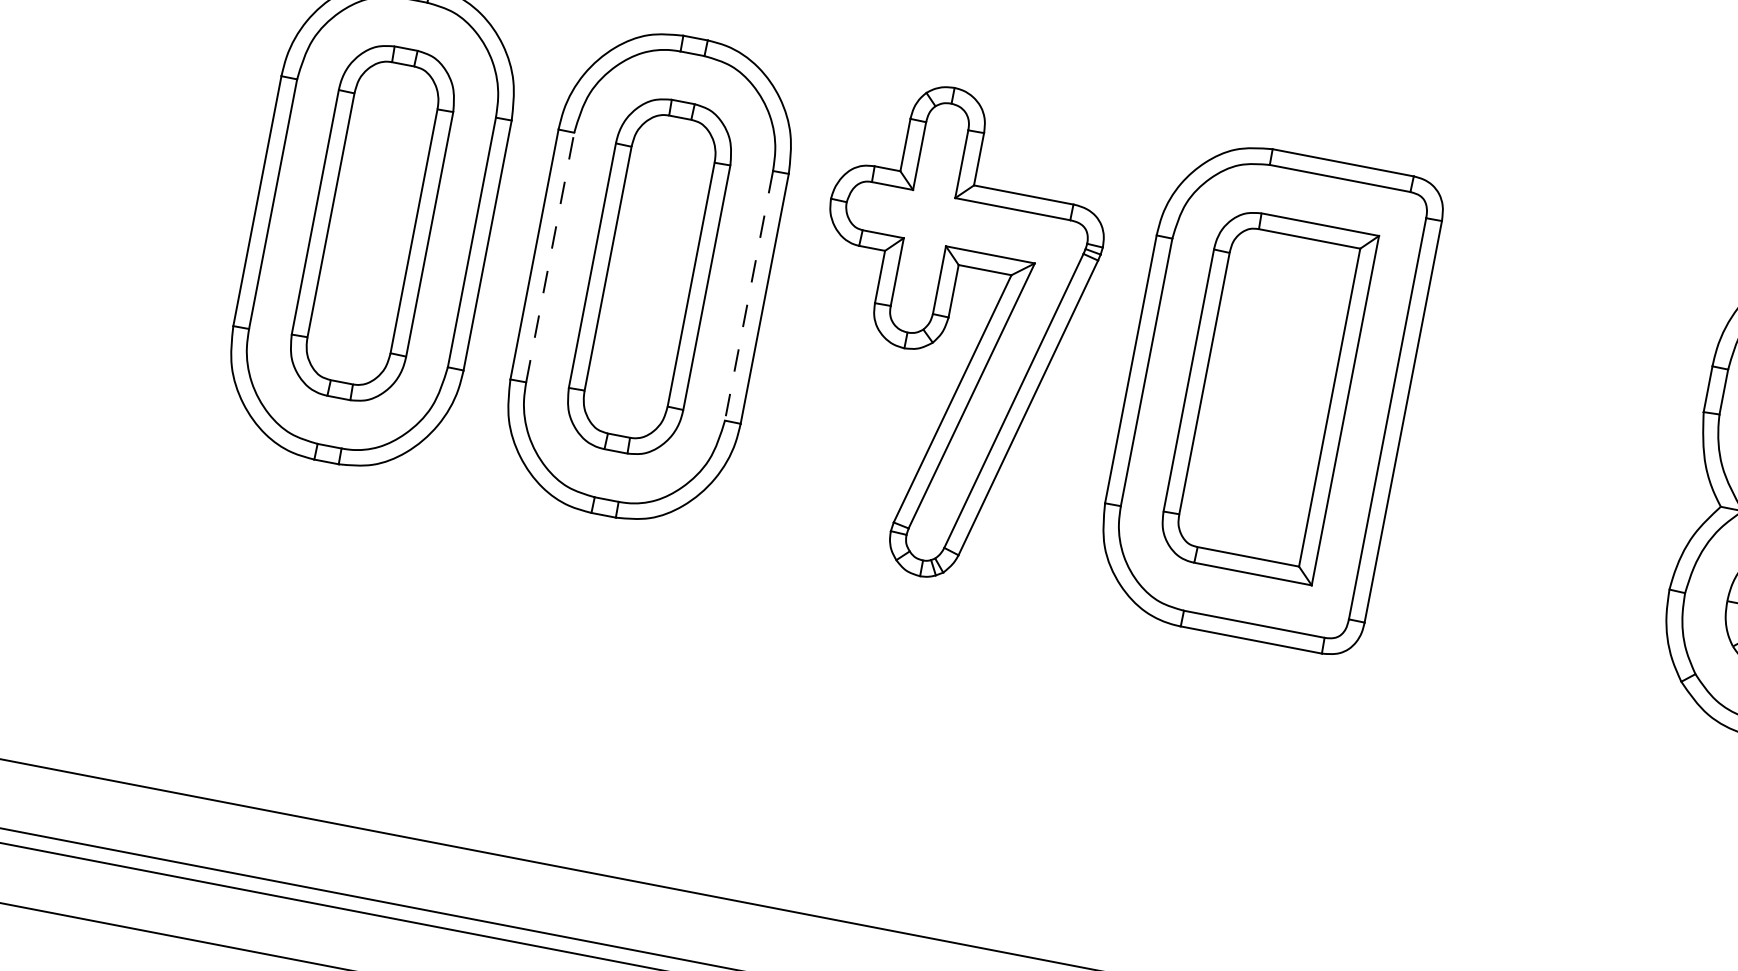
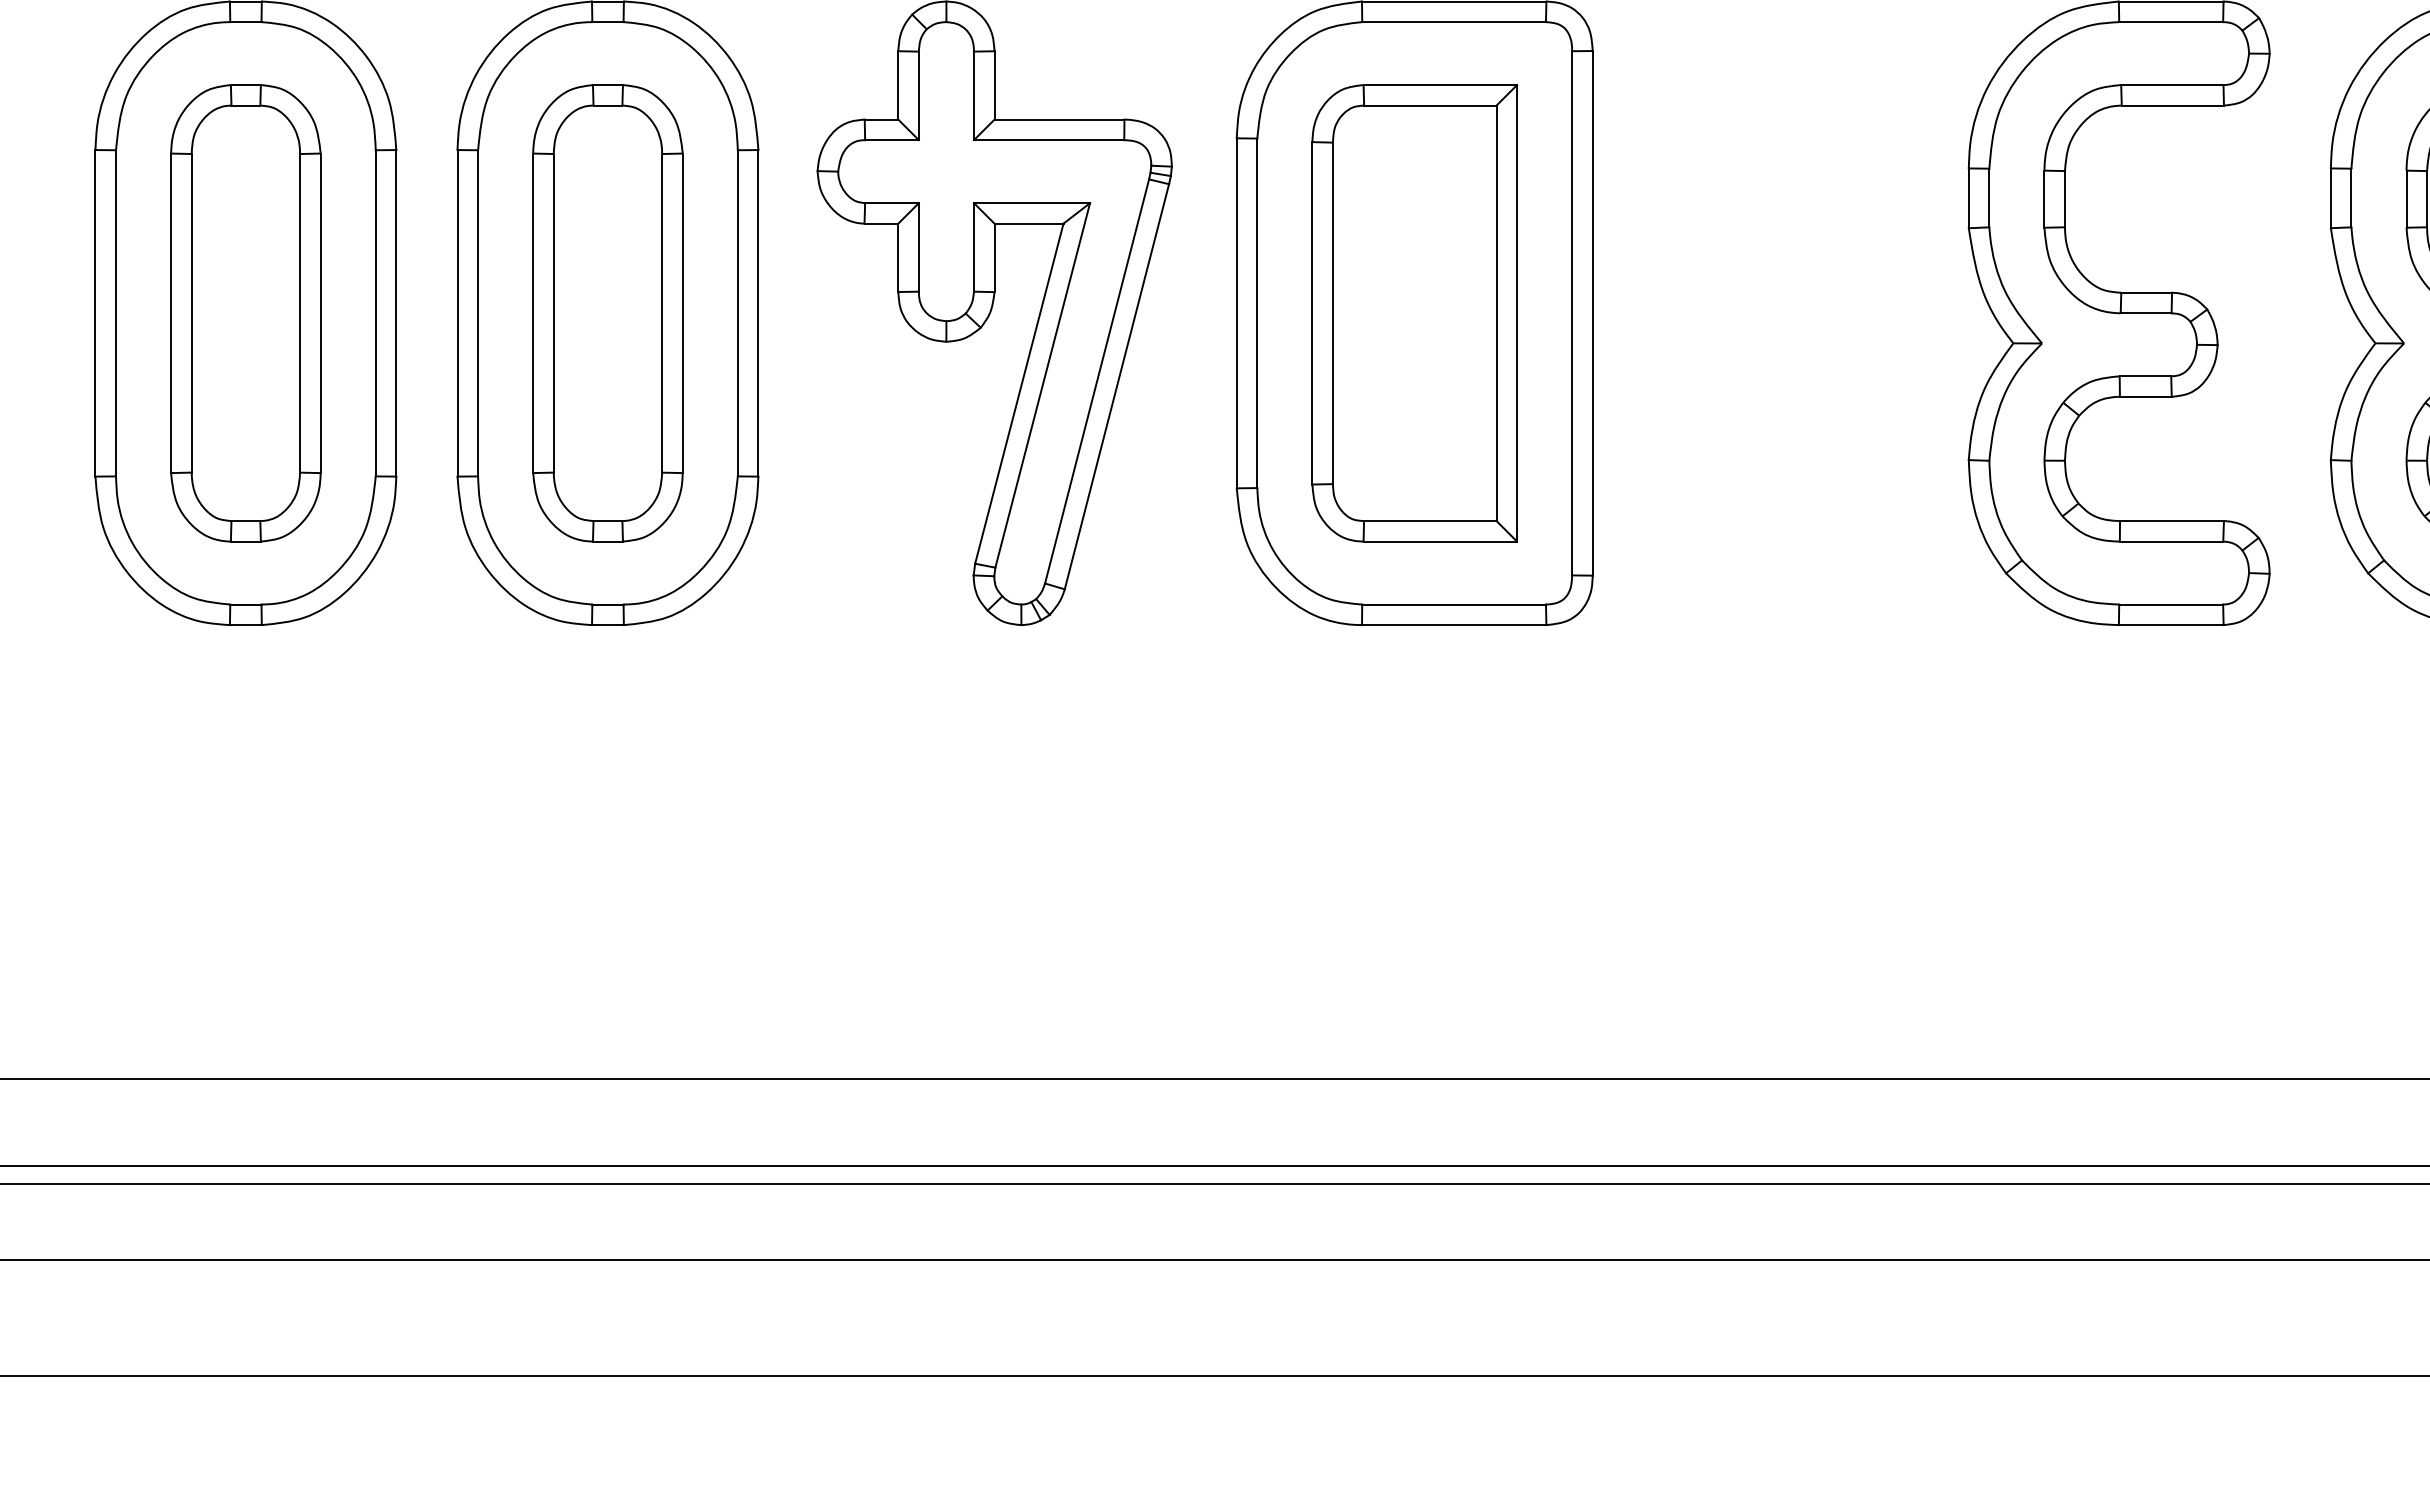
line: (550, 256) -> (478, 312), dashed -> solid
line: (748, 295) -> (737, 313), dashed -> solid

